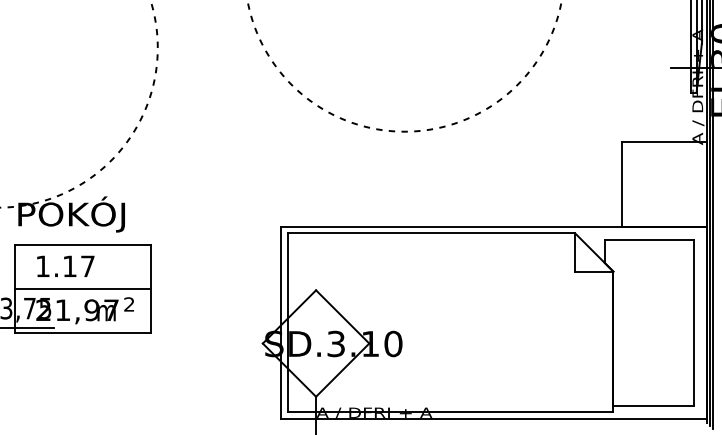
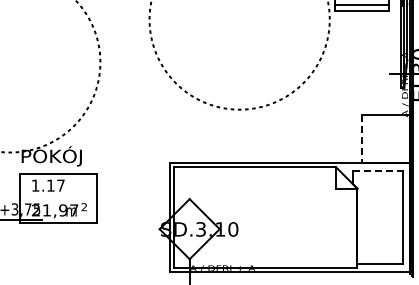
line: (622, 184) -> (362, 139), solid -> dashed
line: (650, 239) -> (378, 170), solid -> dashed
line: (81, 289) -> (57, 198), removed

